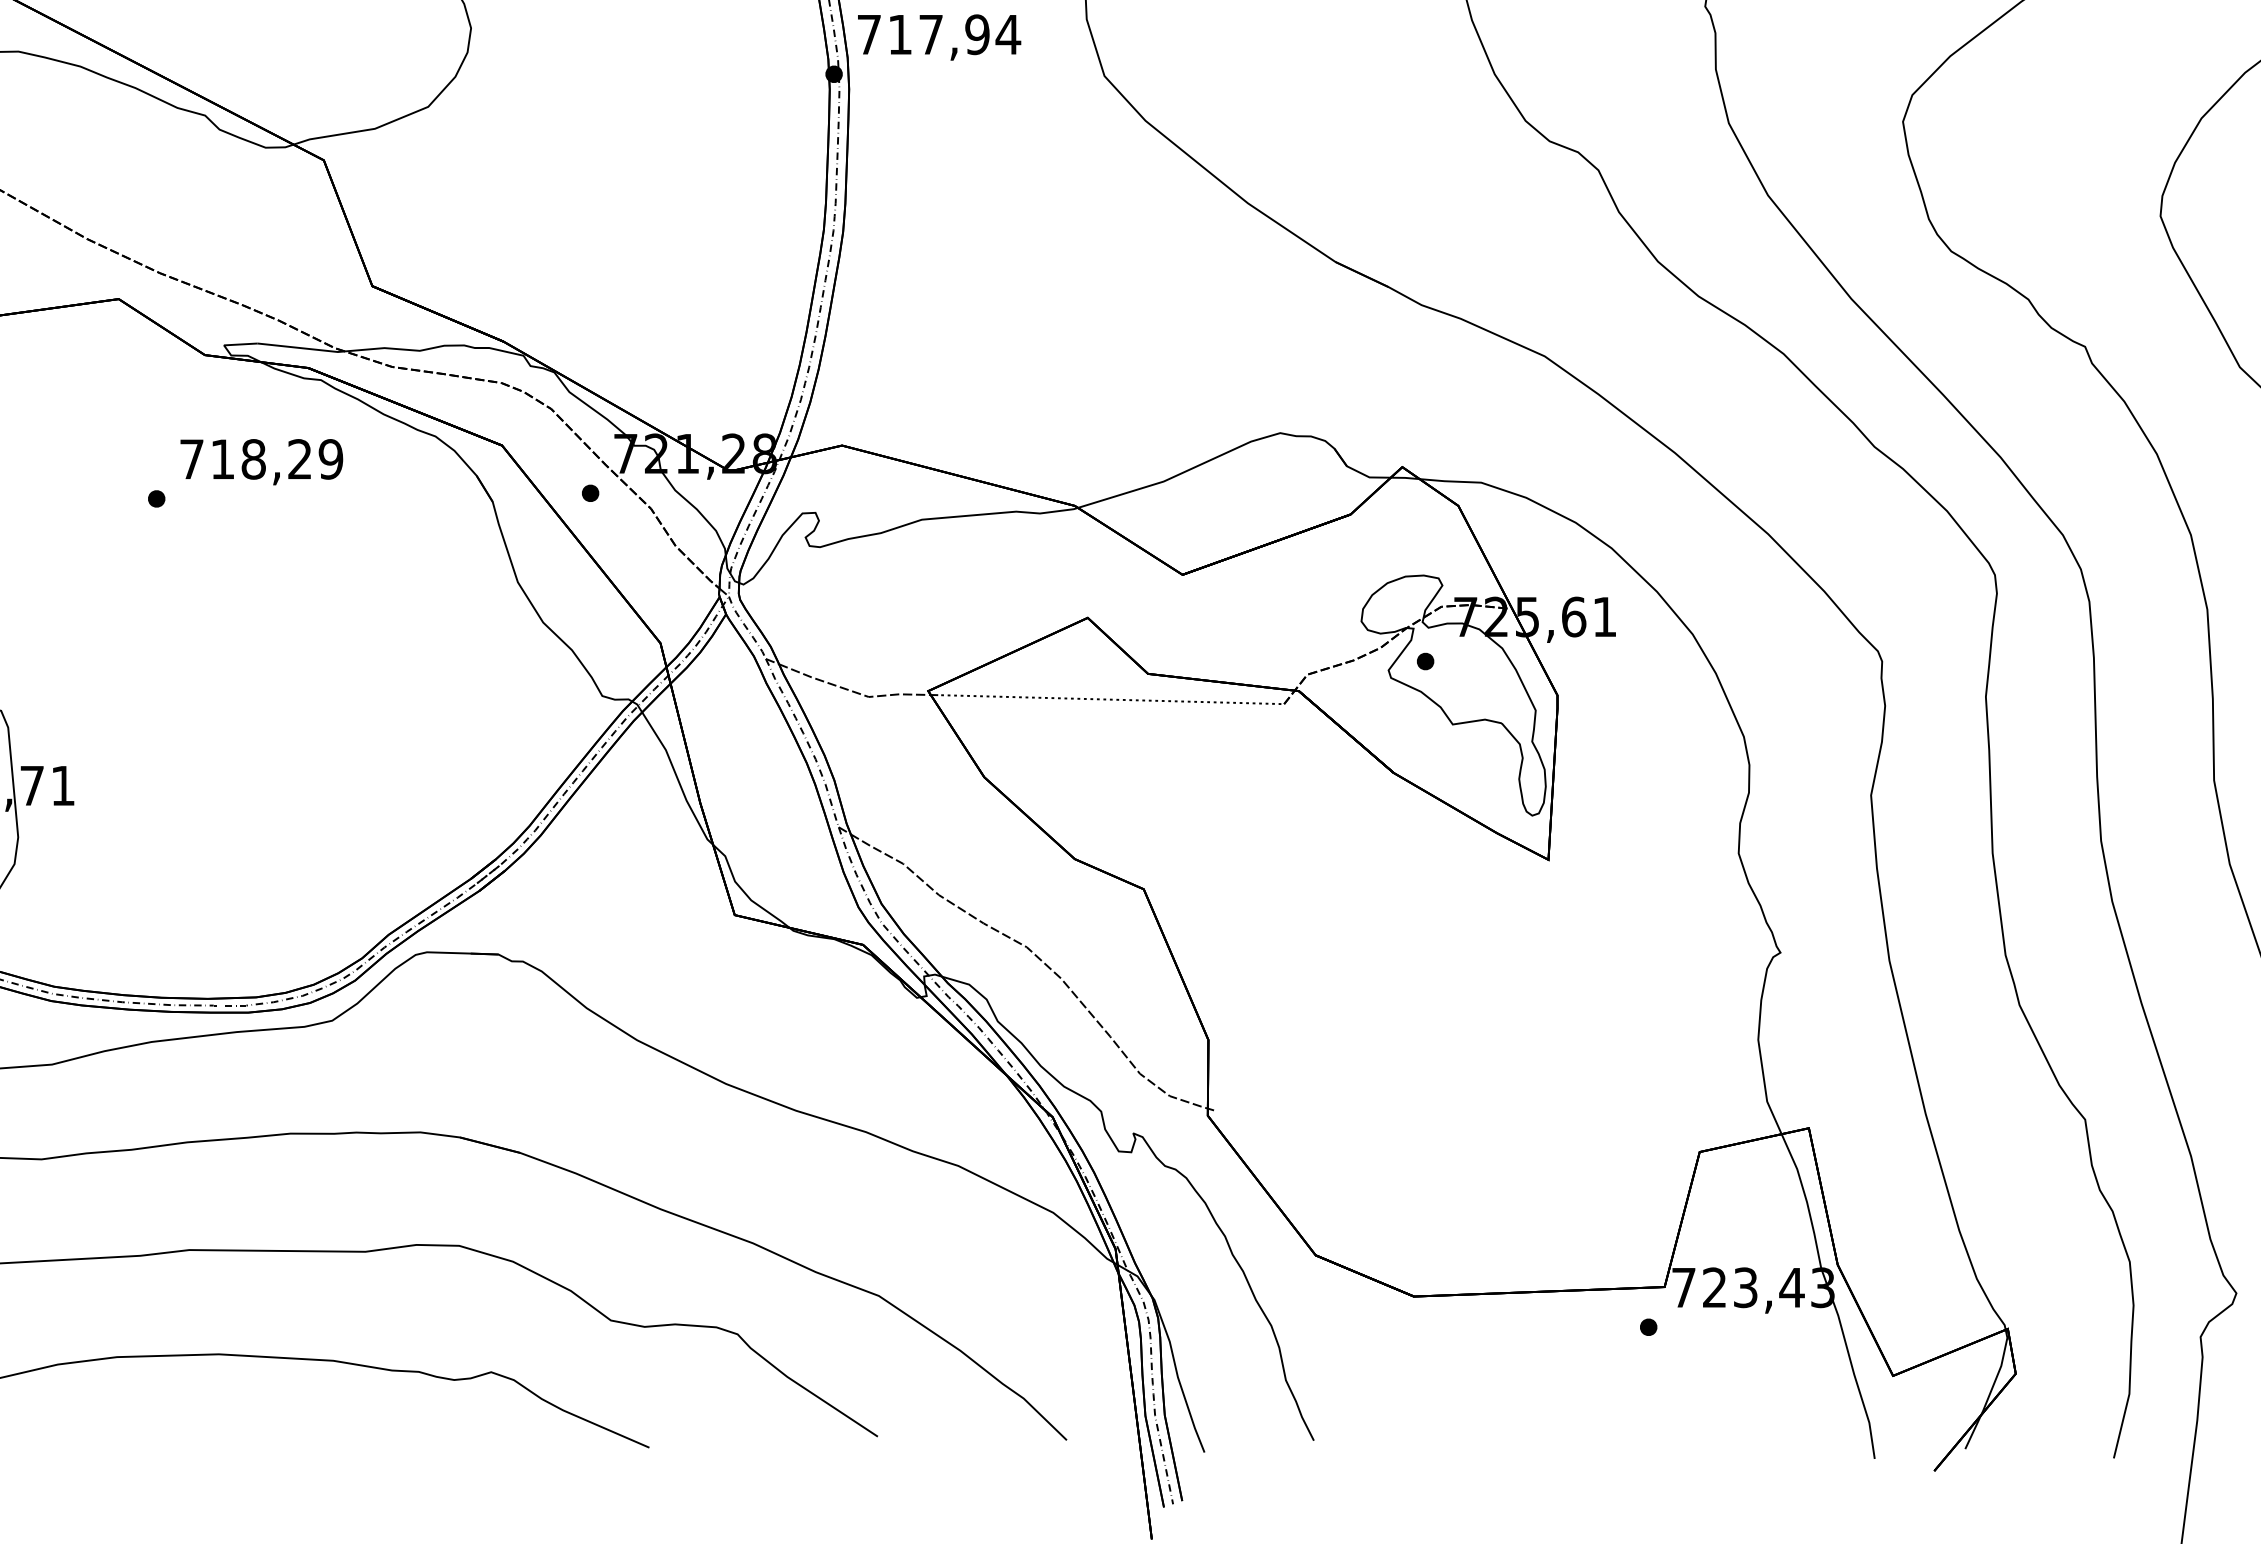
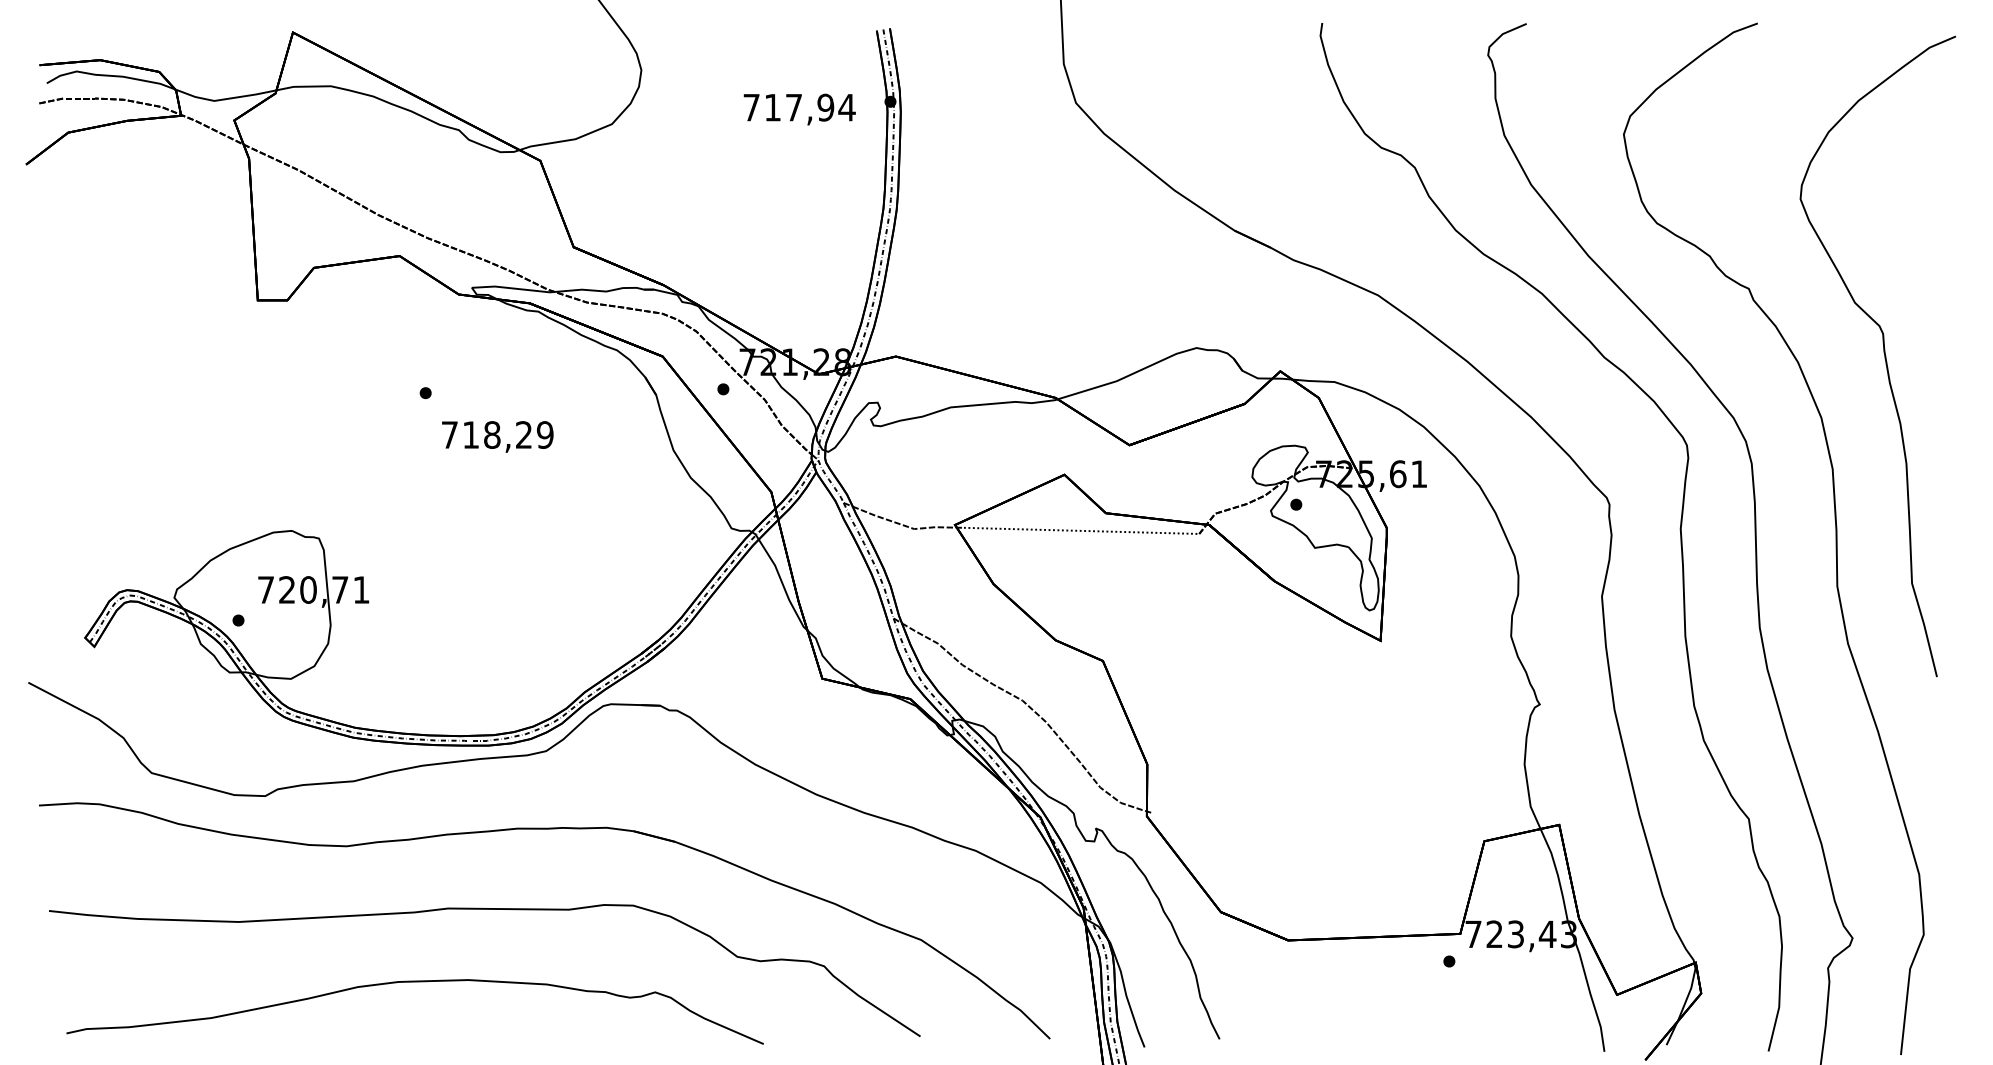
text: (939, 37) -> (799, 109), moved
text: (261, 461) -> (497, 436), moved

